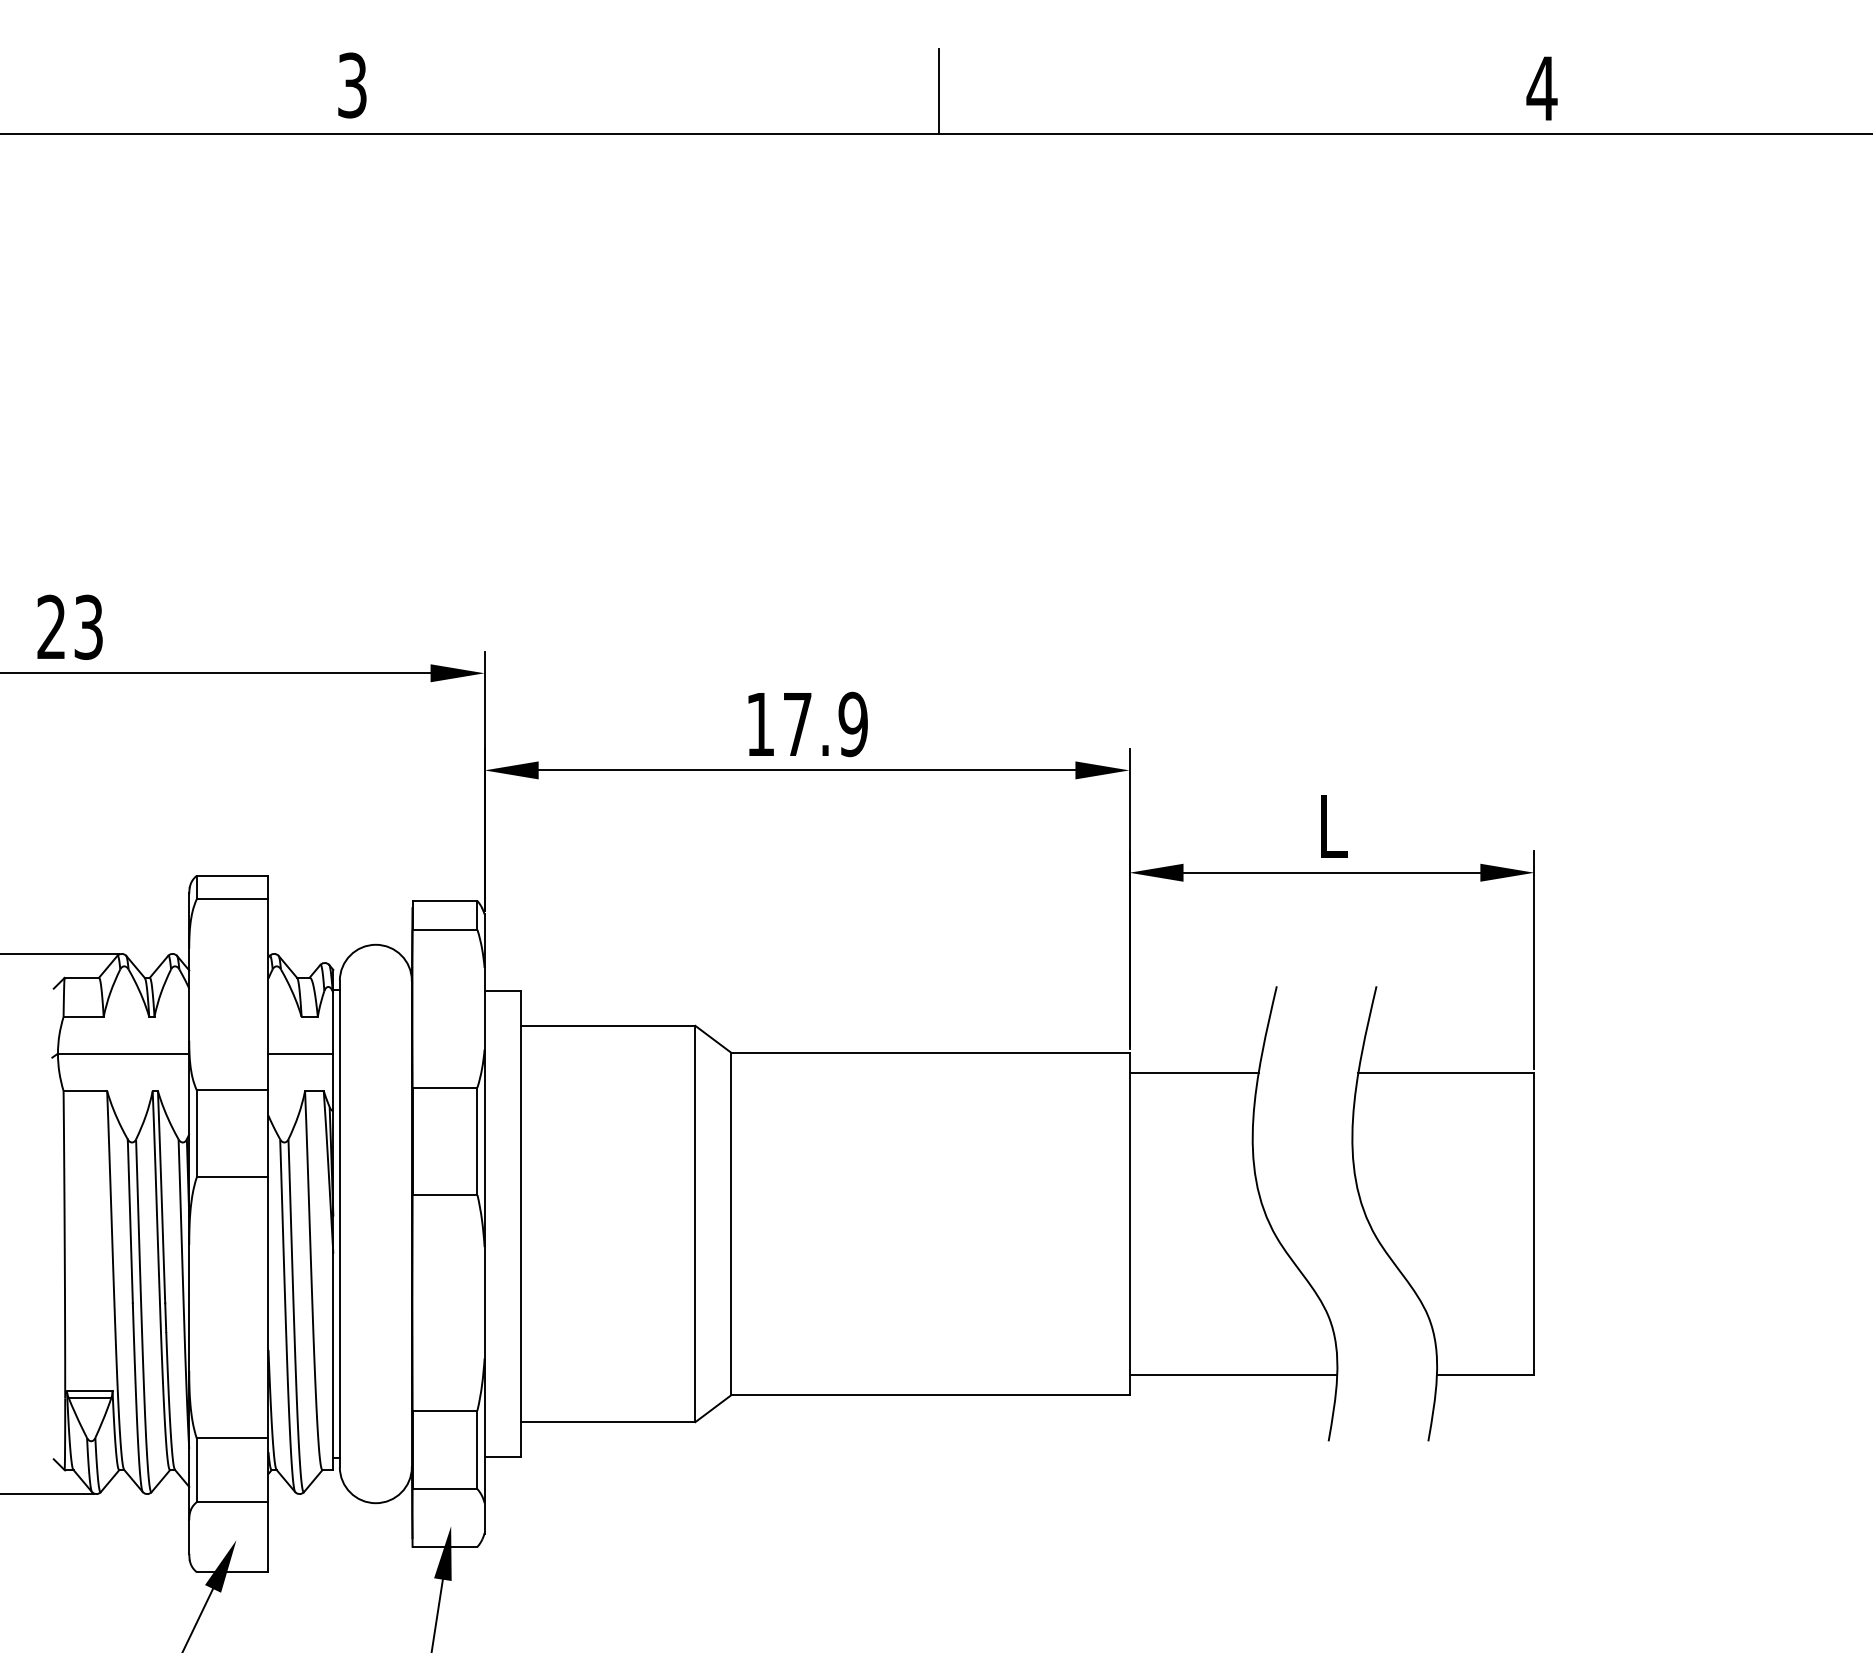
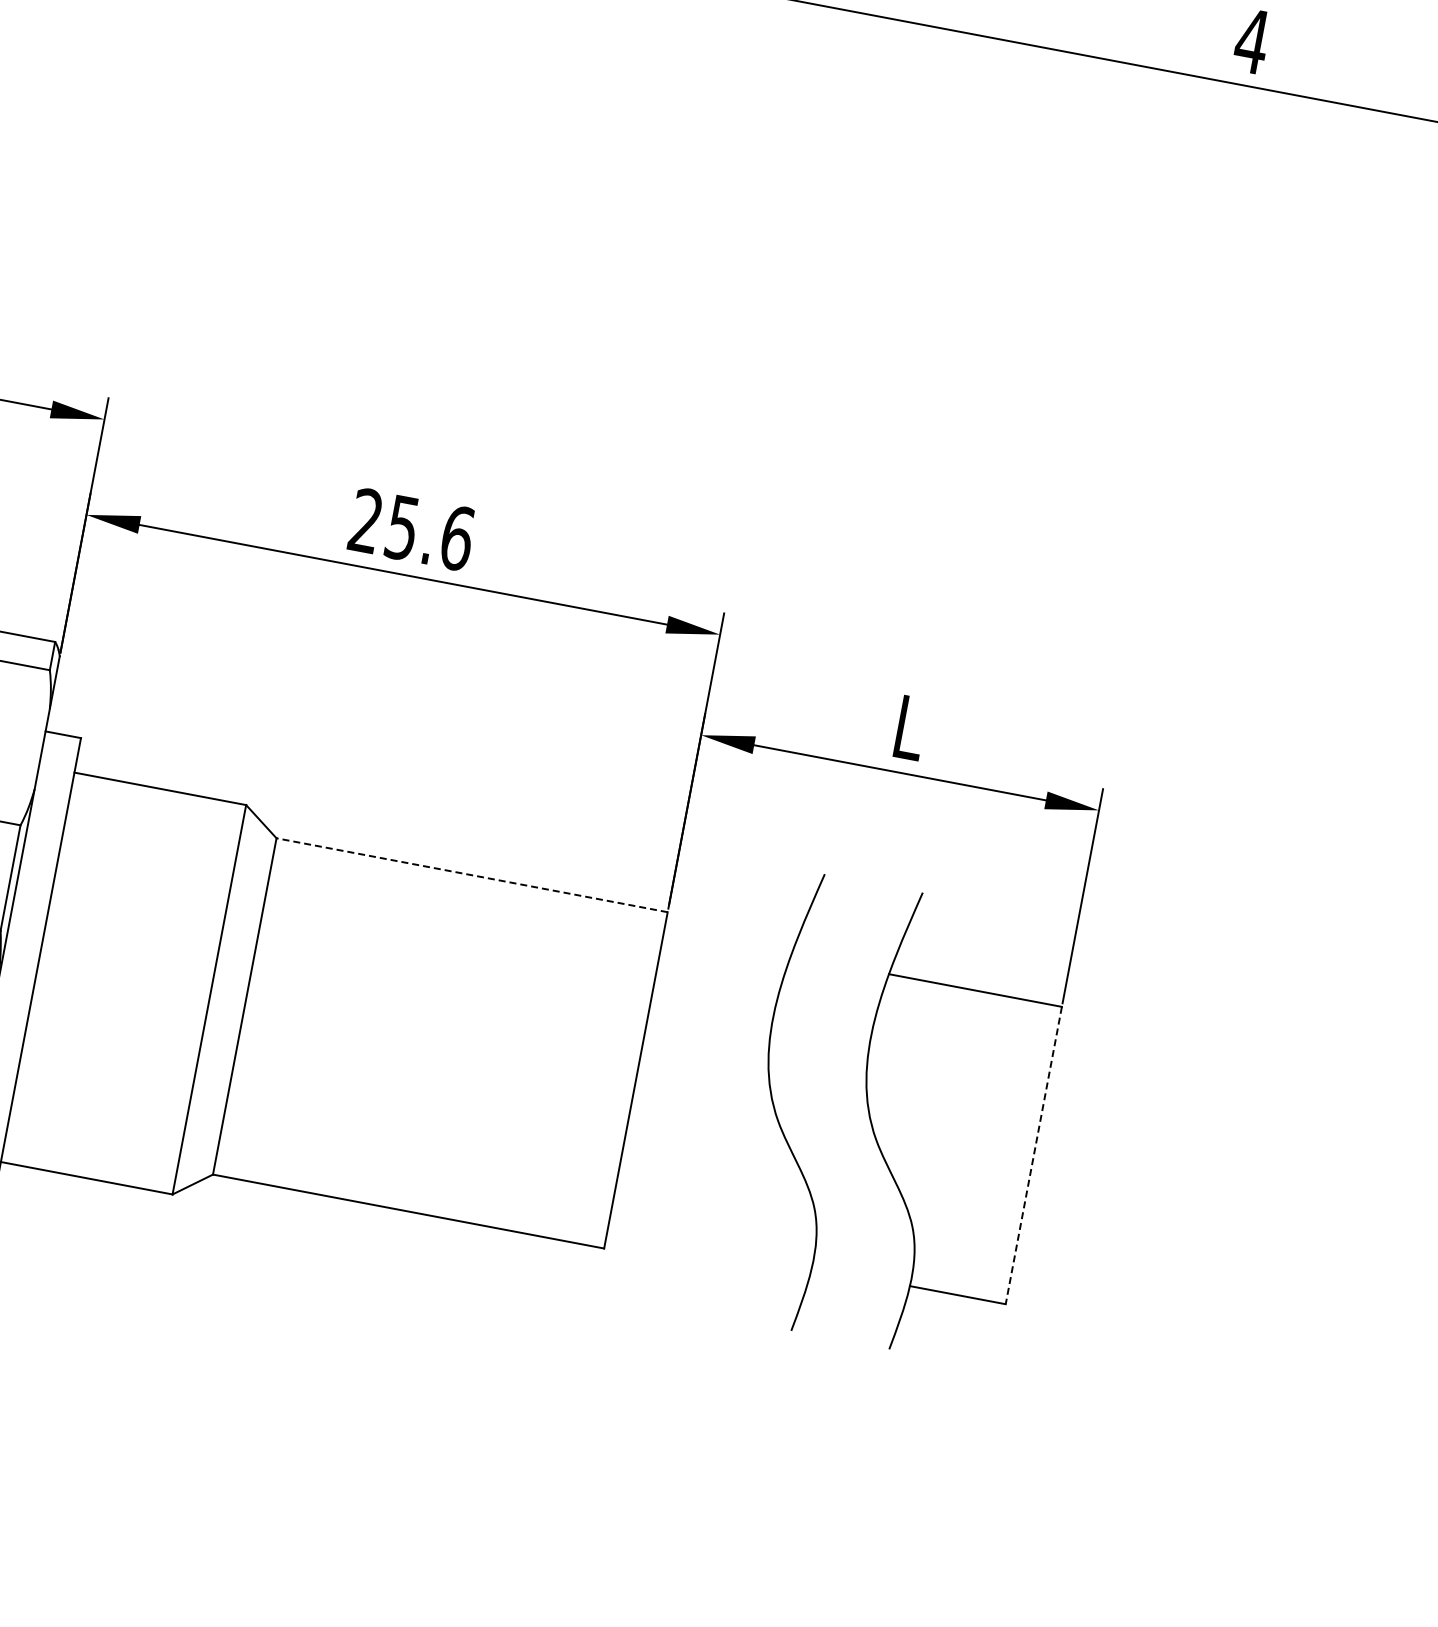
text: (807, 724) -> (412, 529), 17.9 -> 25.6
line: (929, 1052) -> (471, 874), solid -> dashed
line: (1193, 1072) -> (726, 943), removed
line: (1534, 1224) -> (1033, 1156), solid -> dashed
line: (1233, 1375) -> (710, 1248), removed

